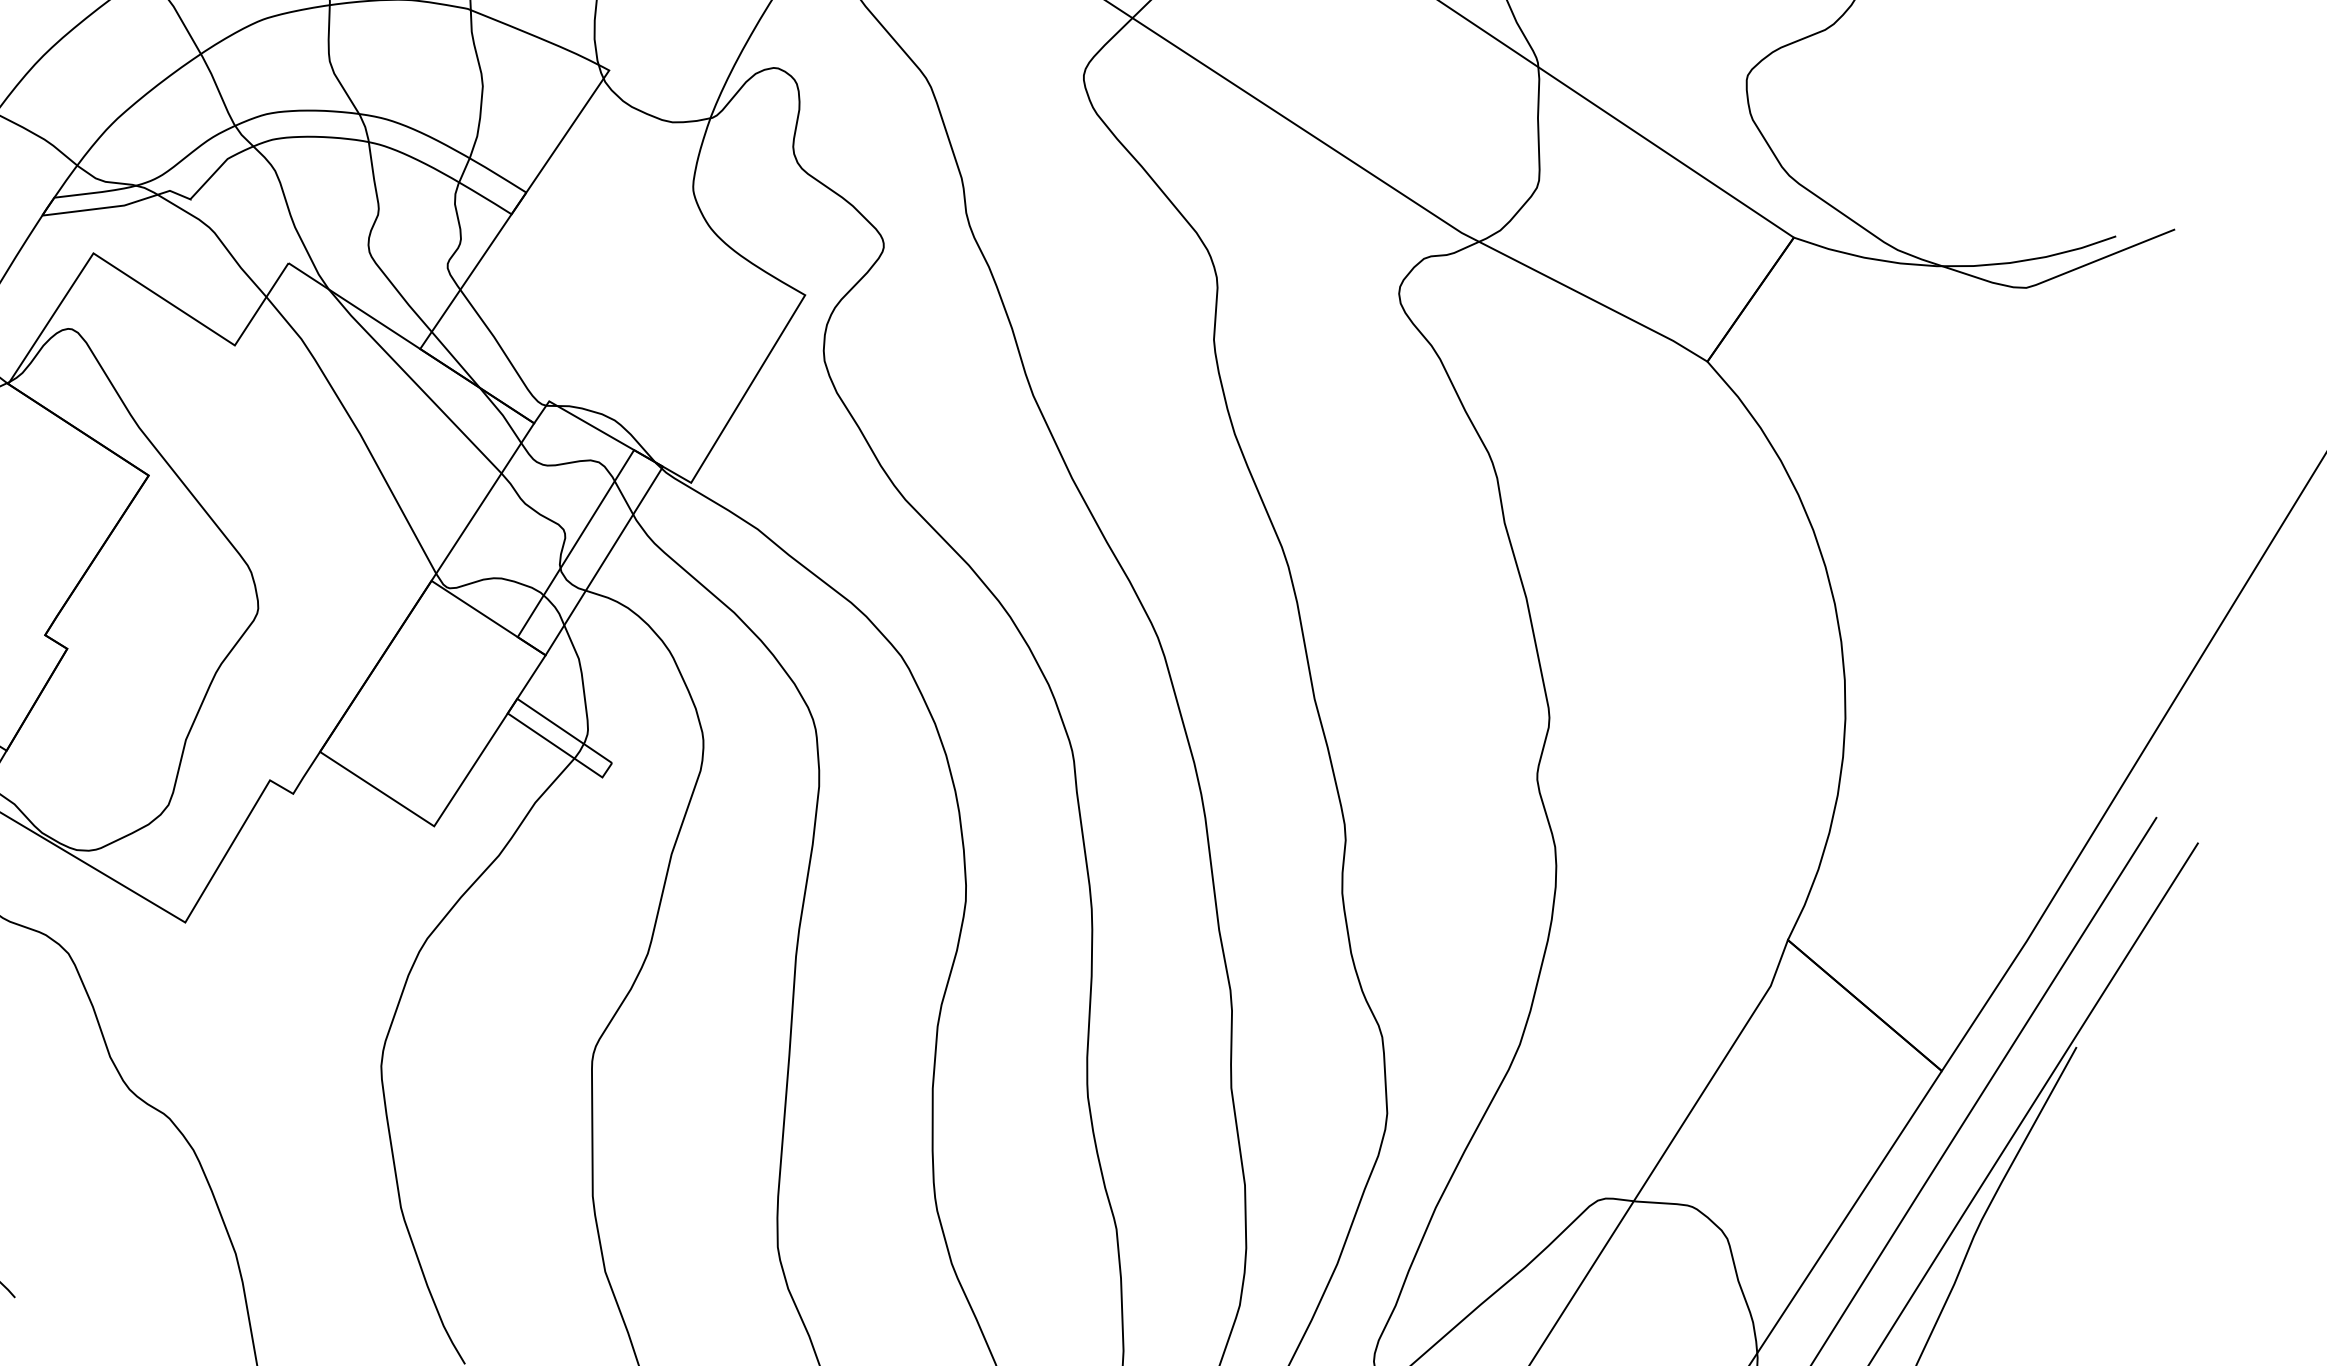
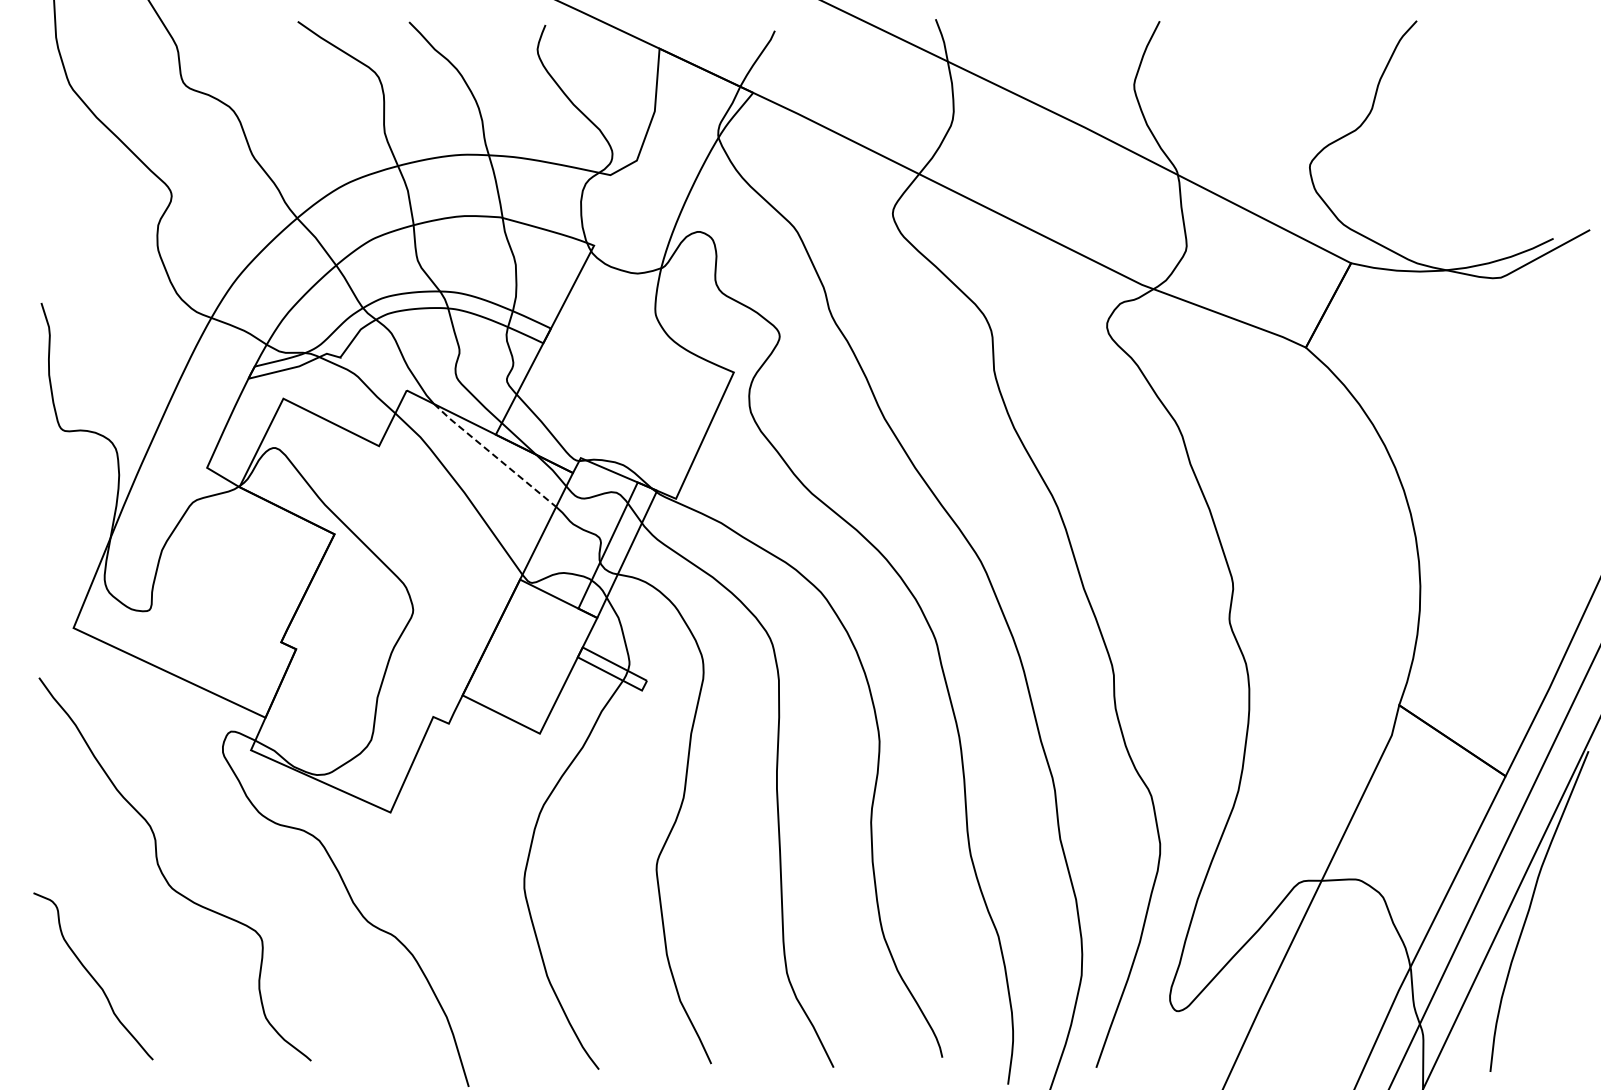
line: (414, 381) -> (494, 455), solid -> dashed

